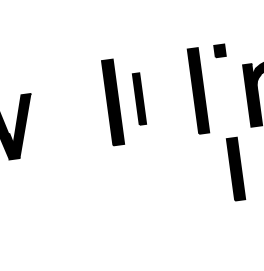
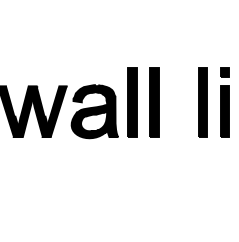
part: (139, 99) -> (154, 102), size x1.67
part: (68, 119) -> (94, 111), added
part: (235, 168) -> (224, 111), moved

